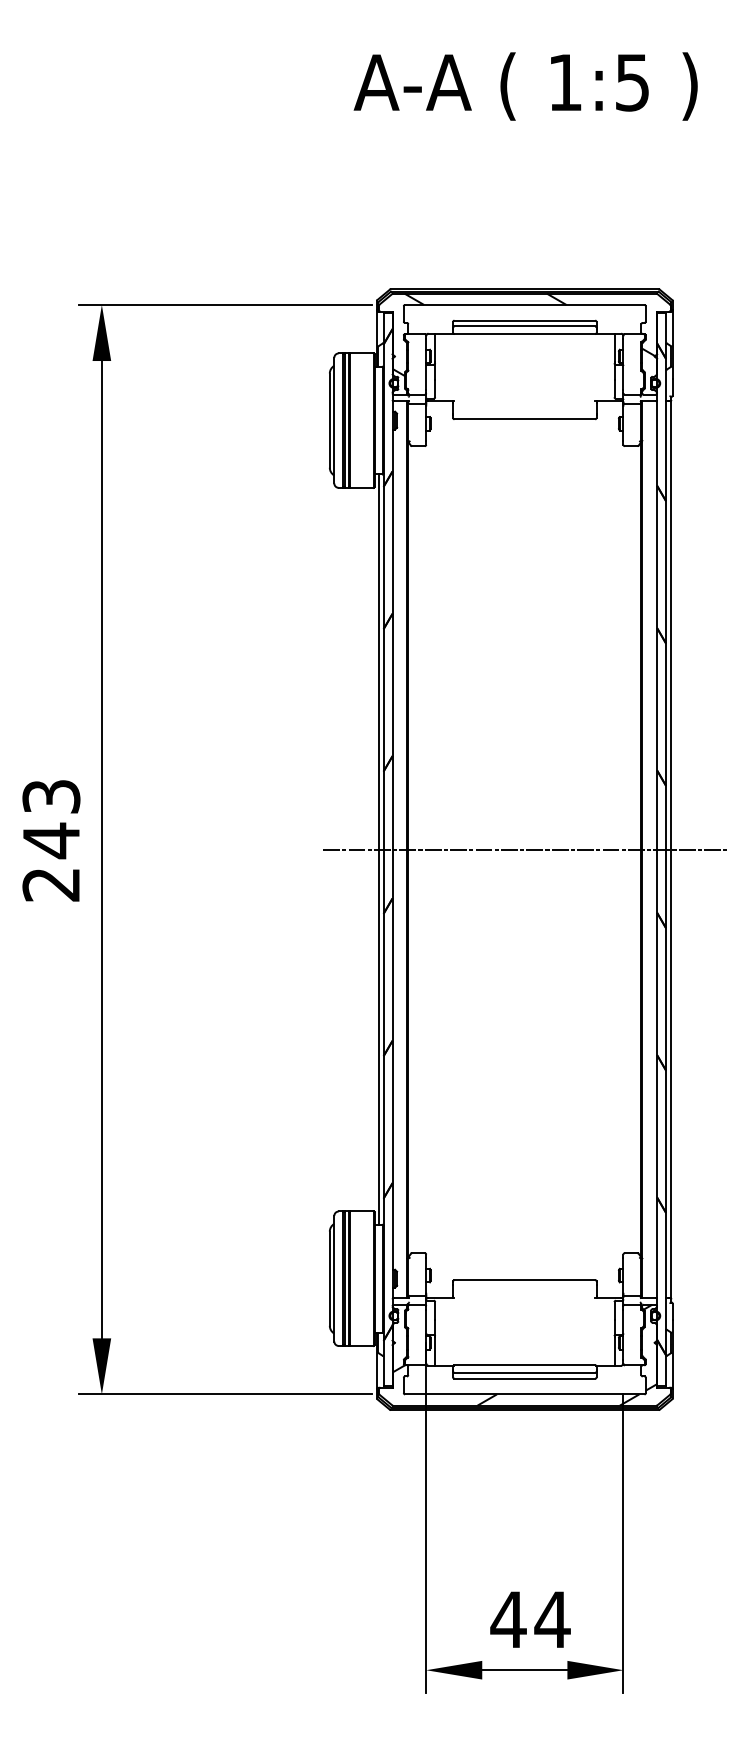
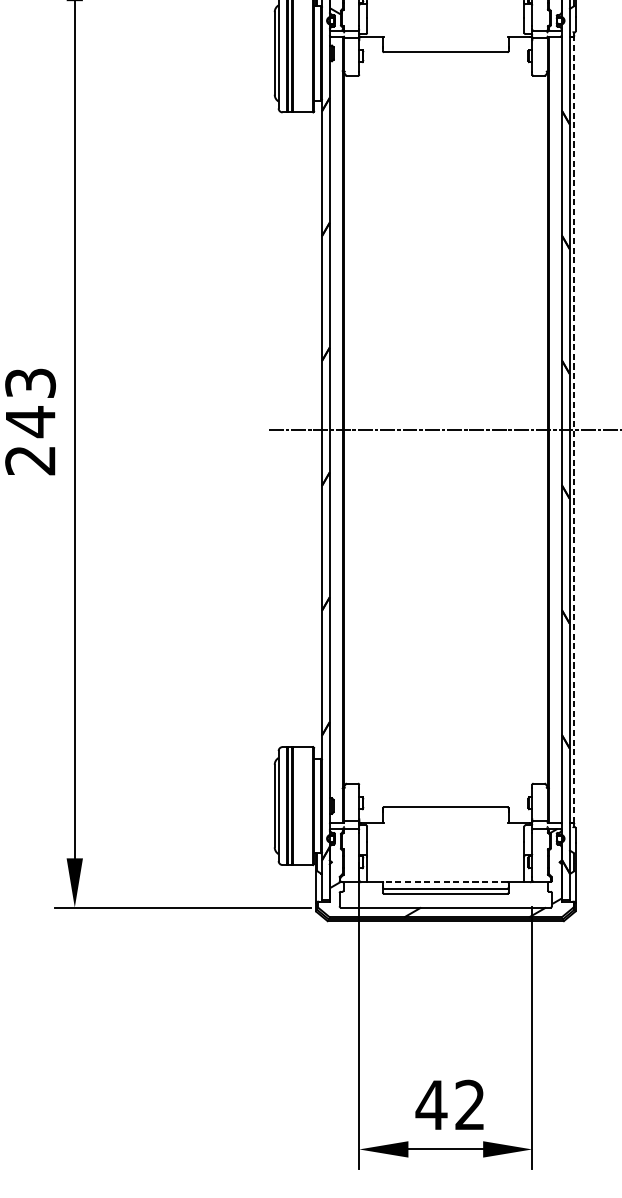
line: (379, 849) -> (318, 429), removed
line: (670, 849) -> (573, 429), solid -> dashed
line: (524, 1365) -> (445, 882), solid -> dashed
text: (552, 1618) -> (470, 1104), 44 -> 42

